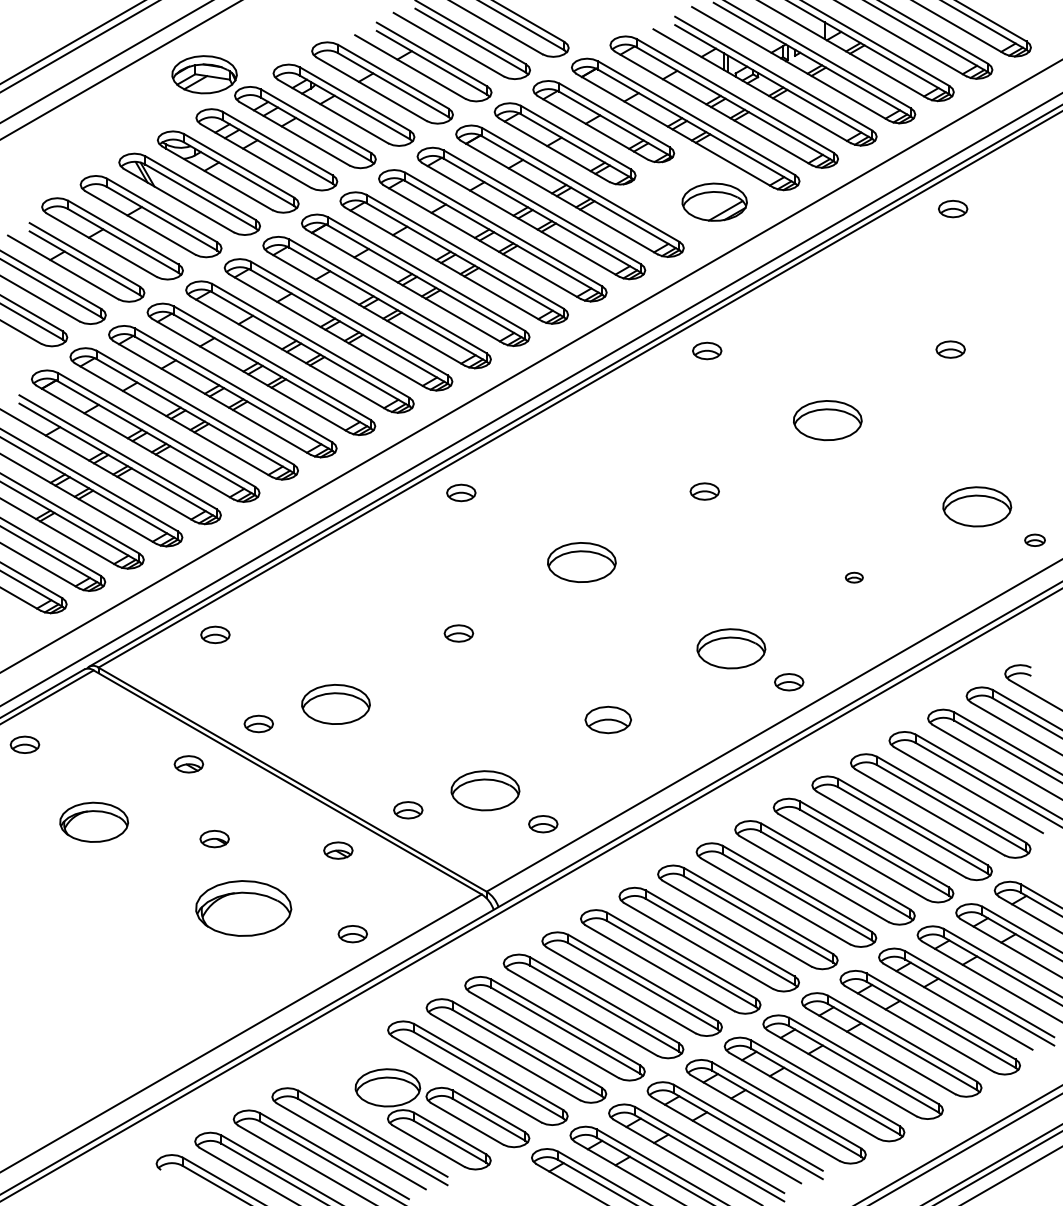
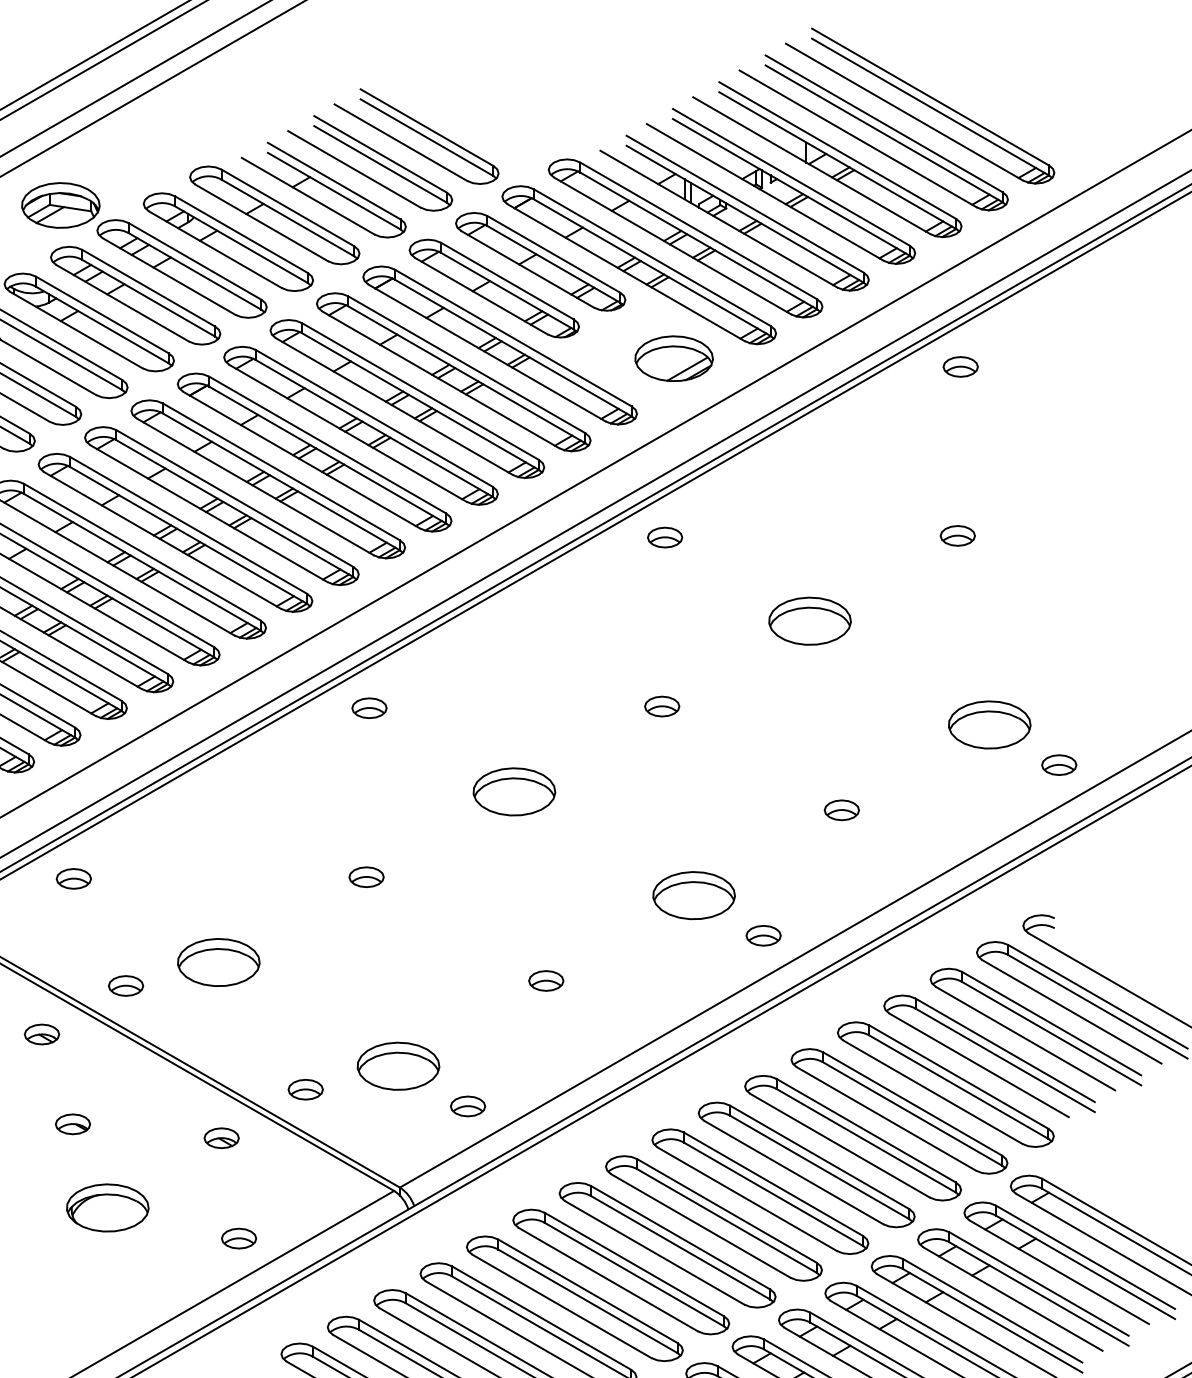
part: (1034, 540) -> (1058, 765), size x1.43
part: (854, 577) -> (842, 809), size x1.67
part: (608, 719) -> (546, 980), size x0.62
part: (243, 908) -> (107, 1207), size x0.71

